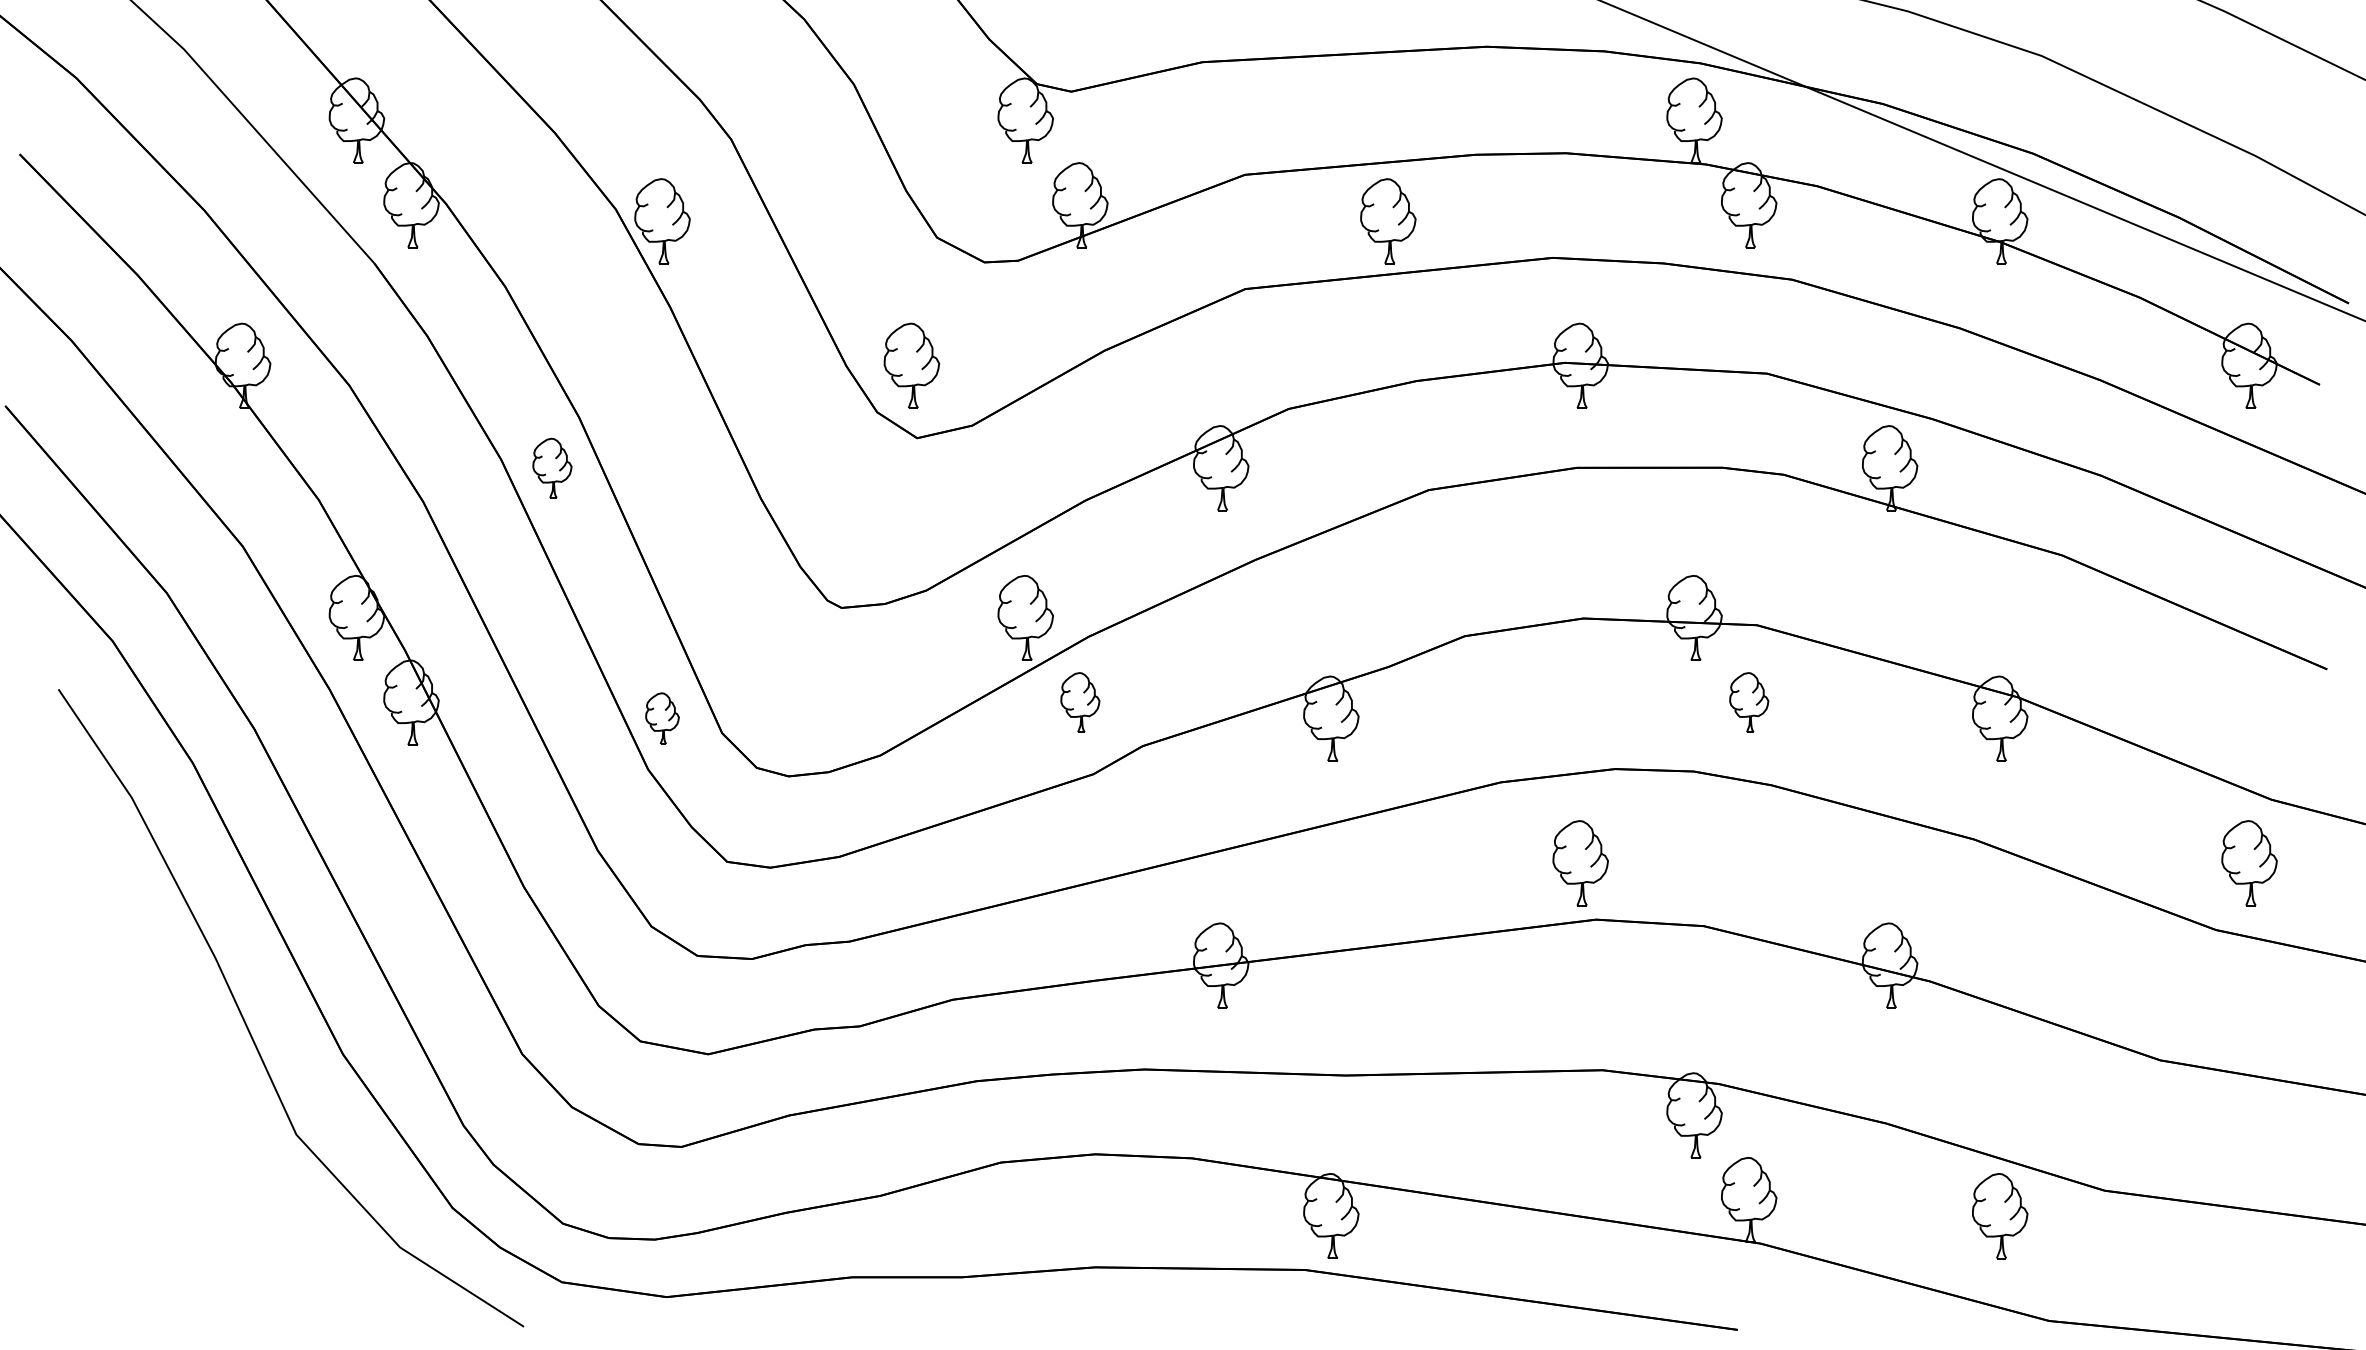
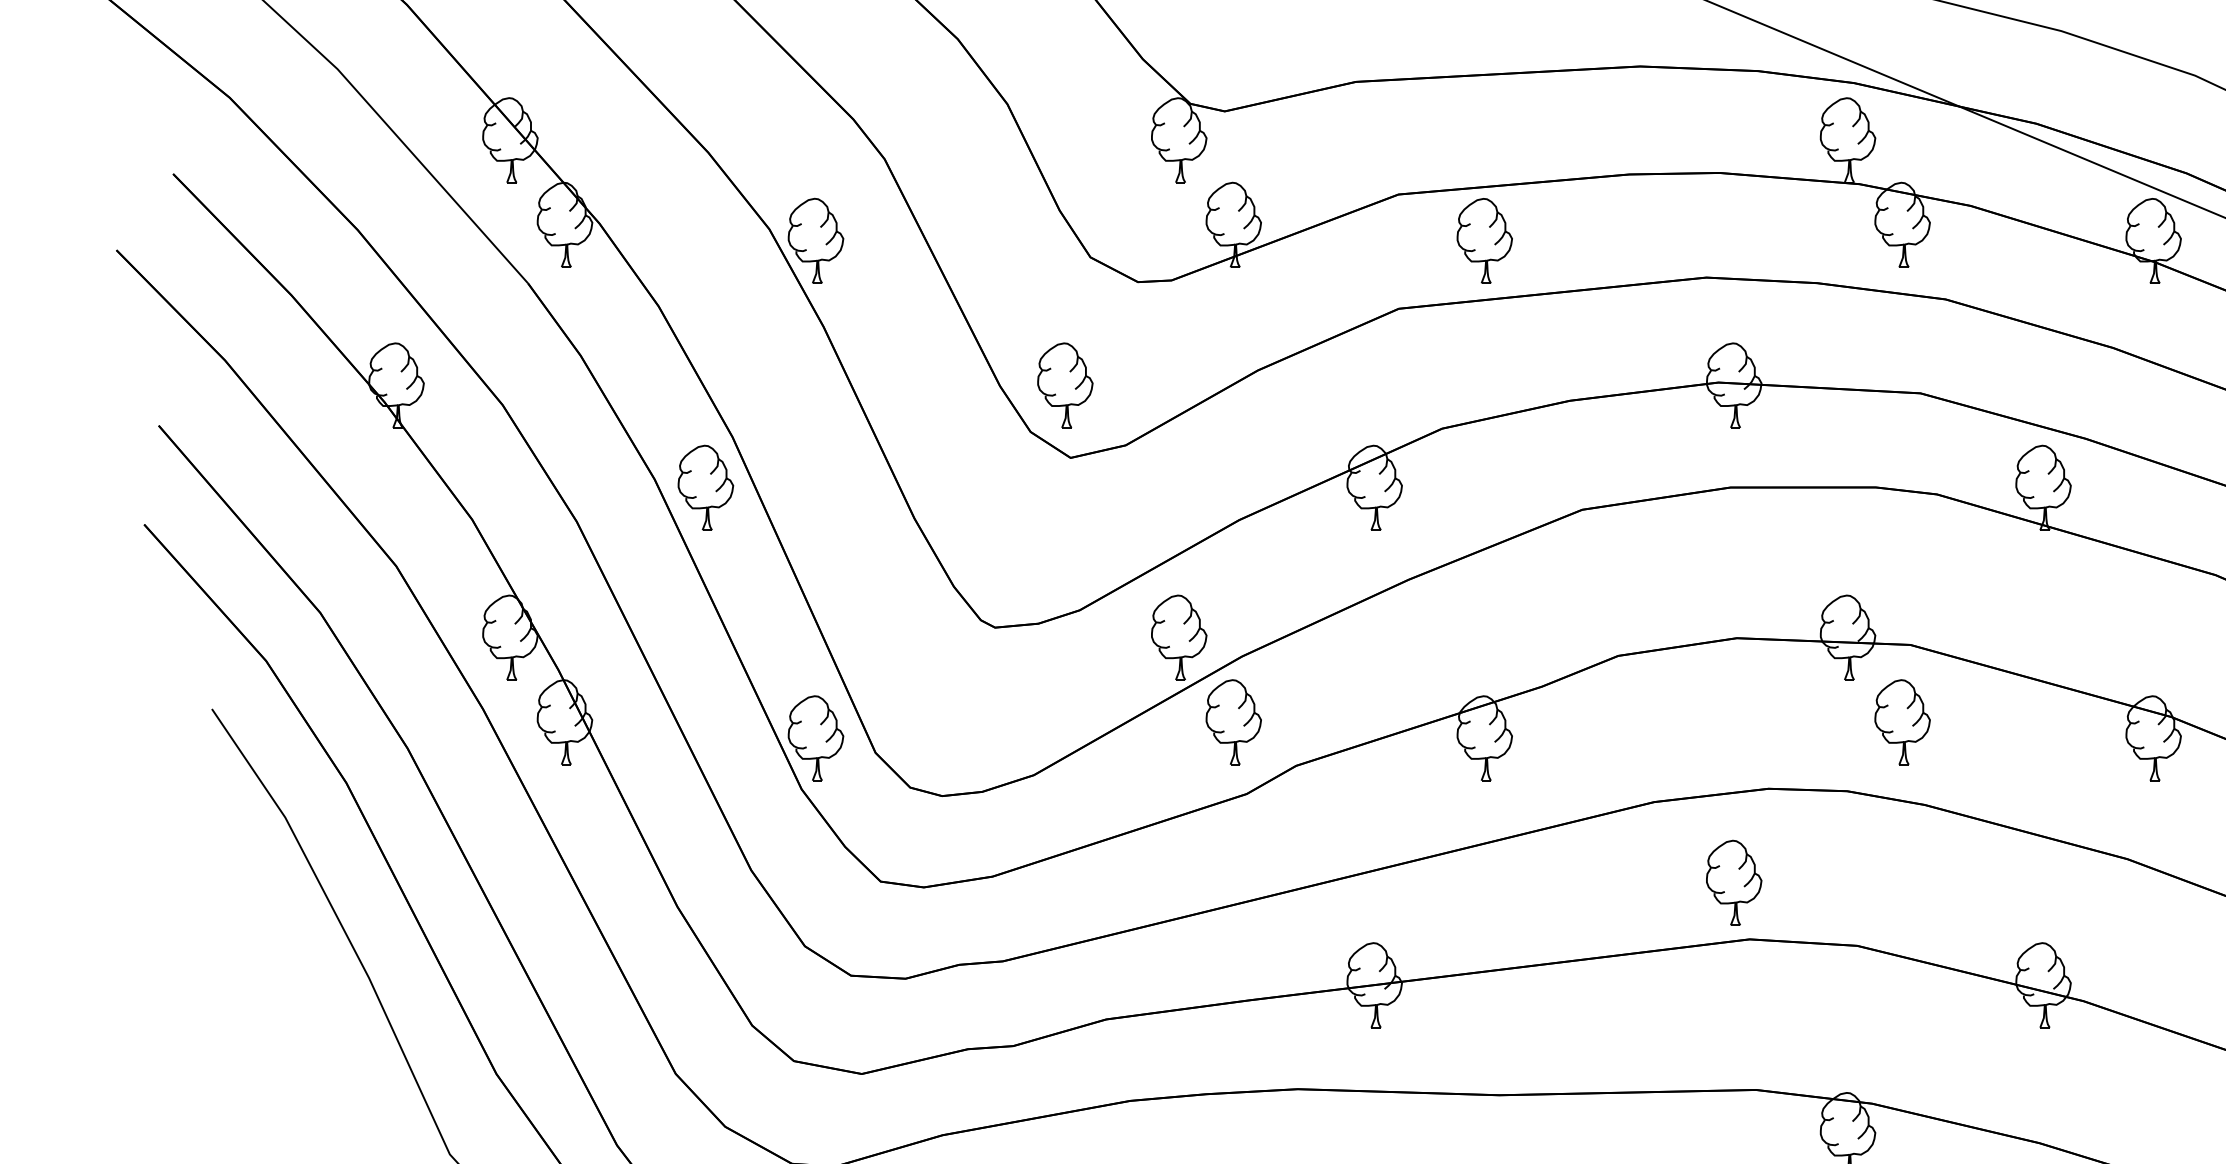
part: (1388, 221) -> (1484, 241), moved
part: (552, 468) -> (705, 488), size x1.43
part: (1080, 702) -> (1233, 722), size x1.43
part: (1749, 702) -> (1902, 722), size x1.43
part: (662, 718) -> (815, 738), size x1.67

